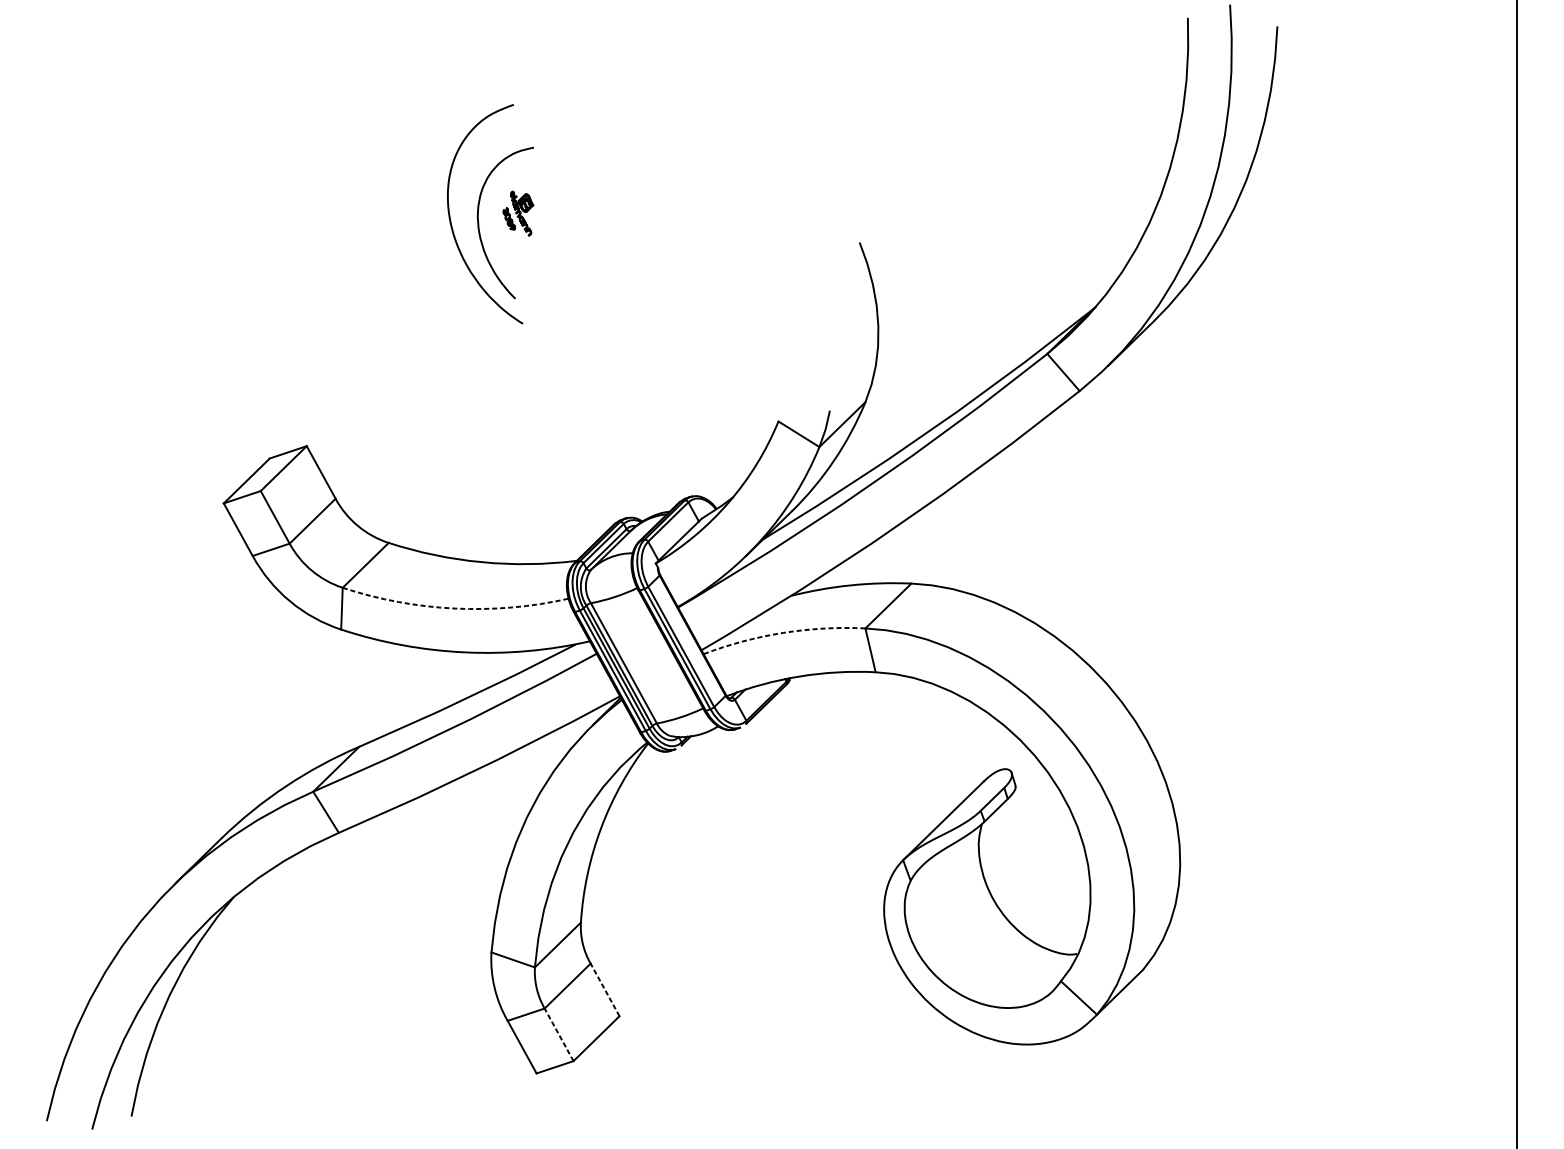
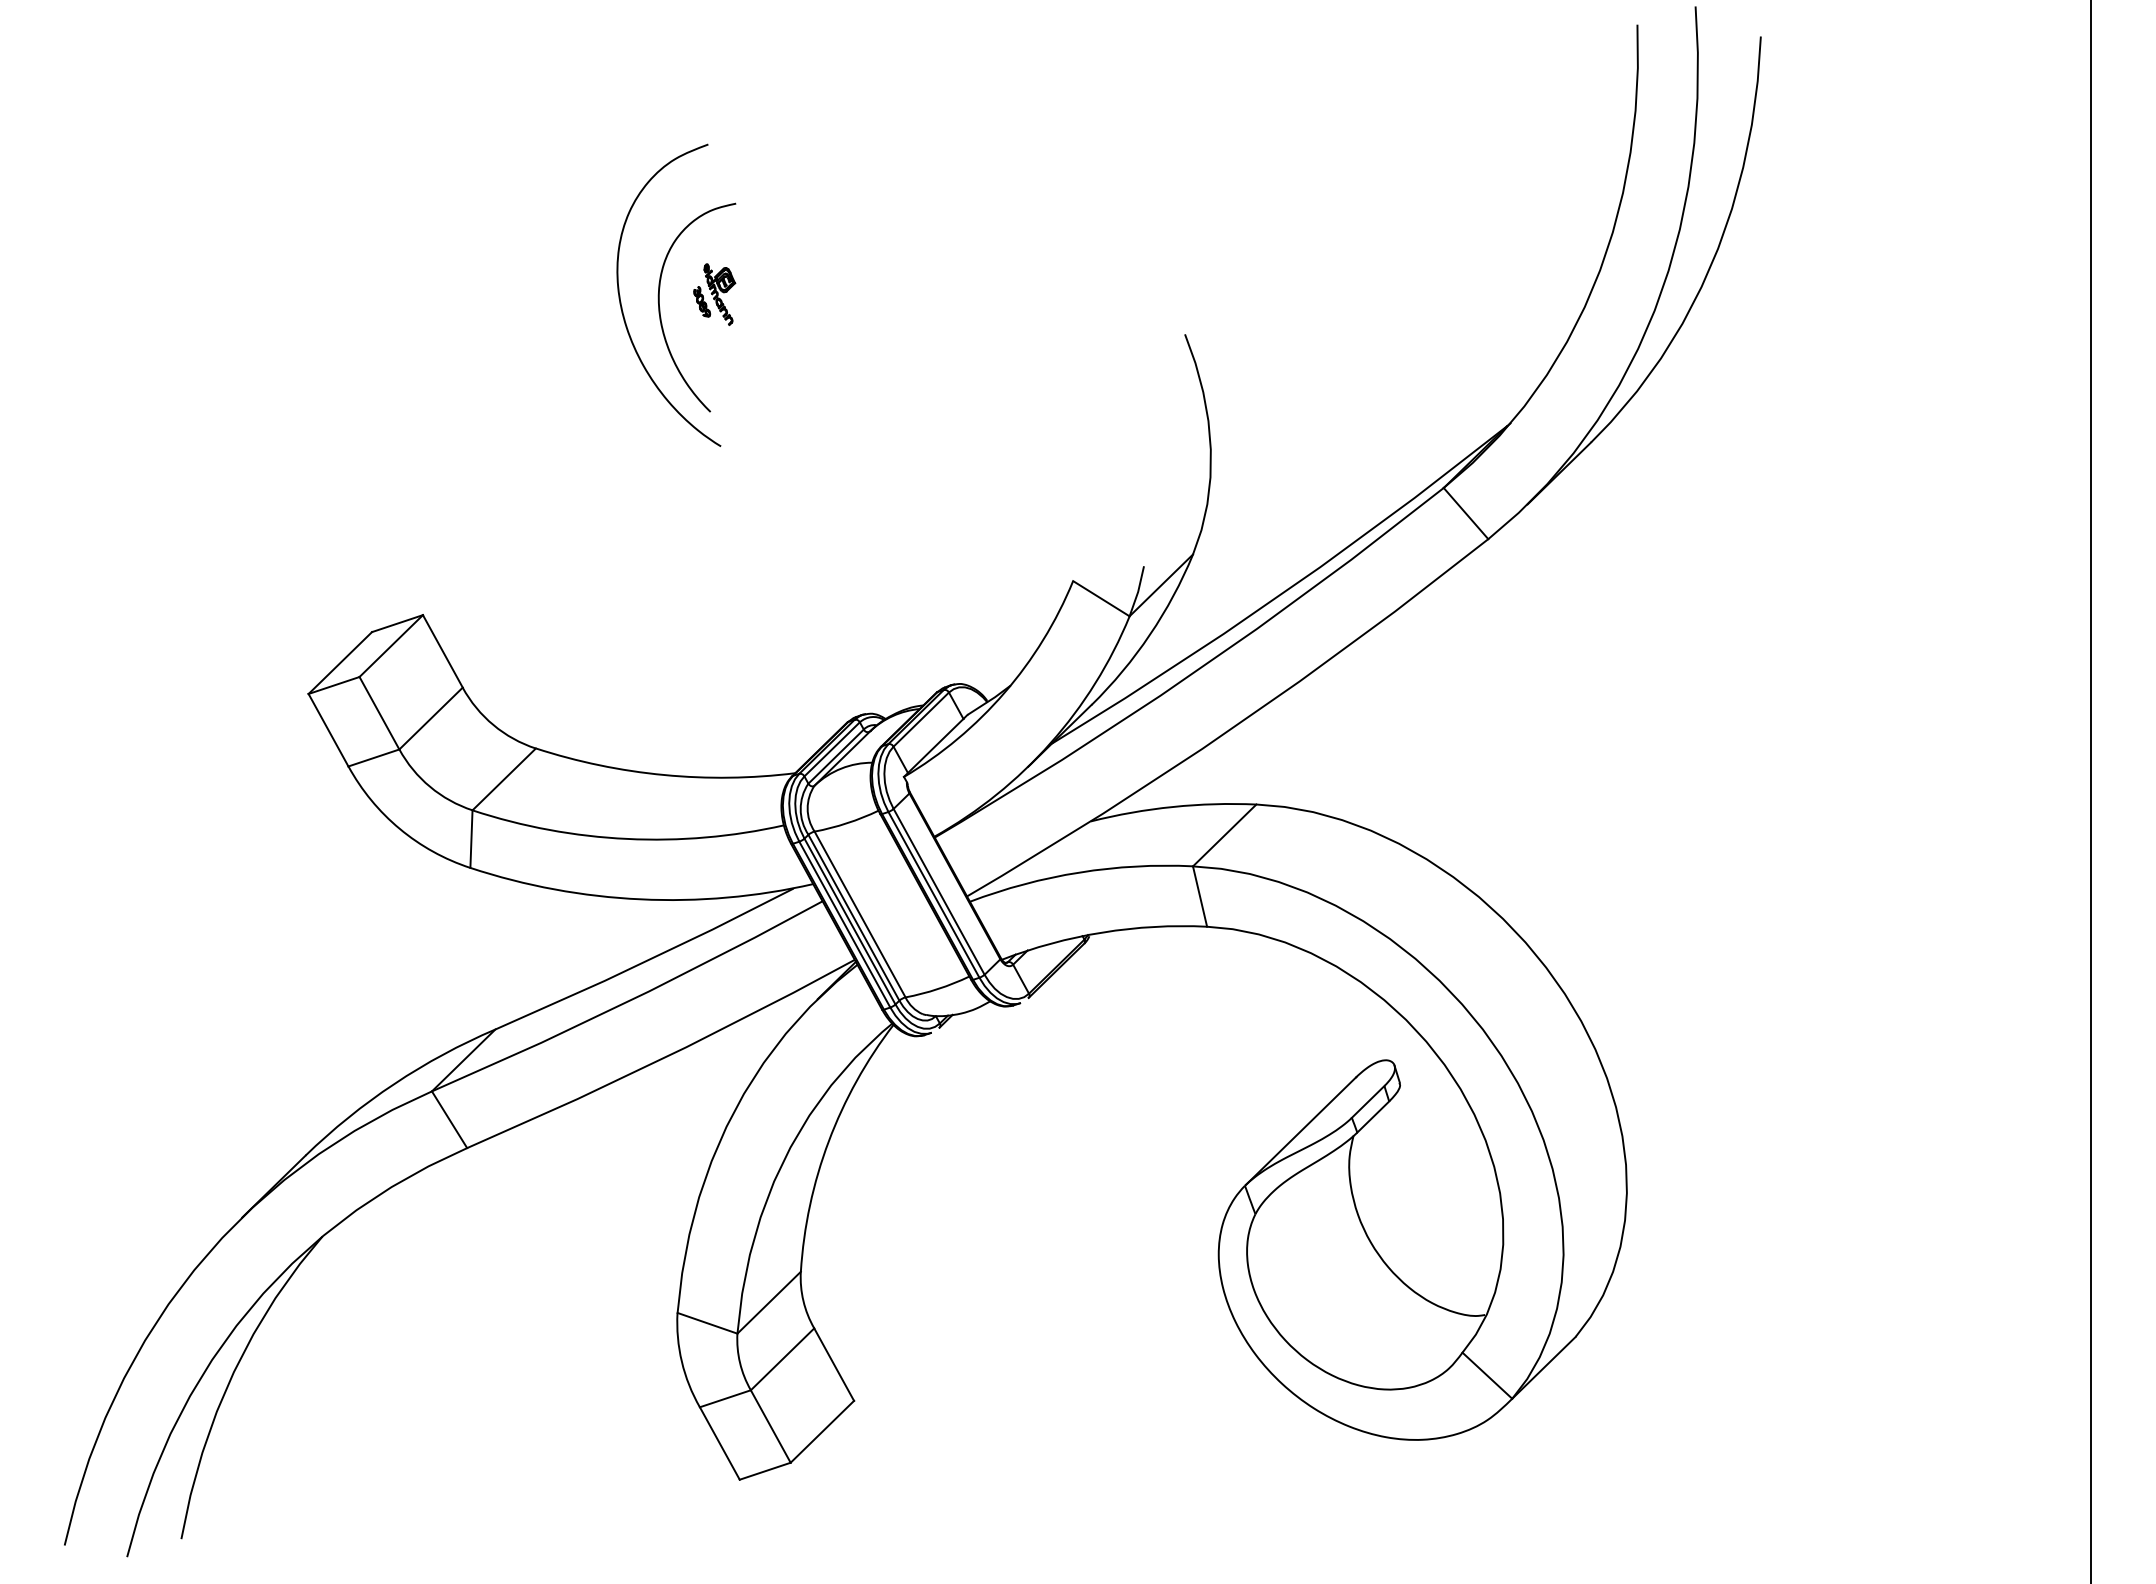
arc: (455, 608) -> (627, 838), dashed -> solid
arc: (783, 632) -> (1079, 872), dashed -> solid
line: (604, 989) -> (833, 1364), dashed -> solid
line: (558, 1034) -> (770, 1426), dashed -> solid

